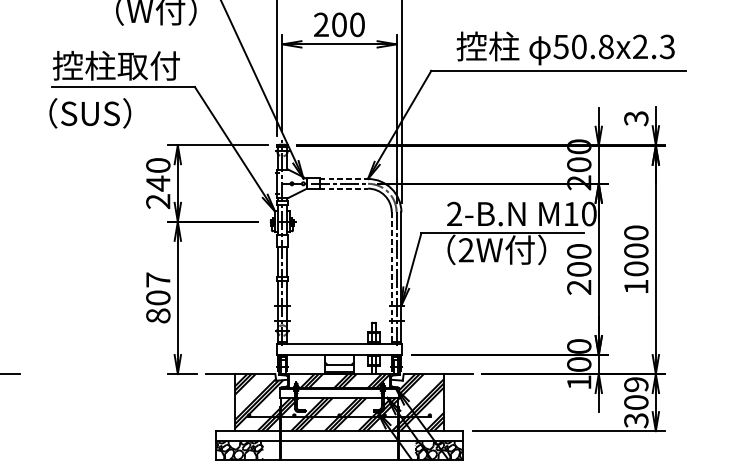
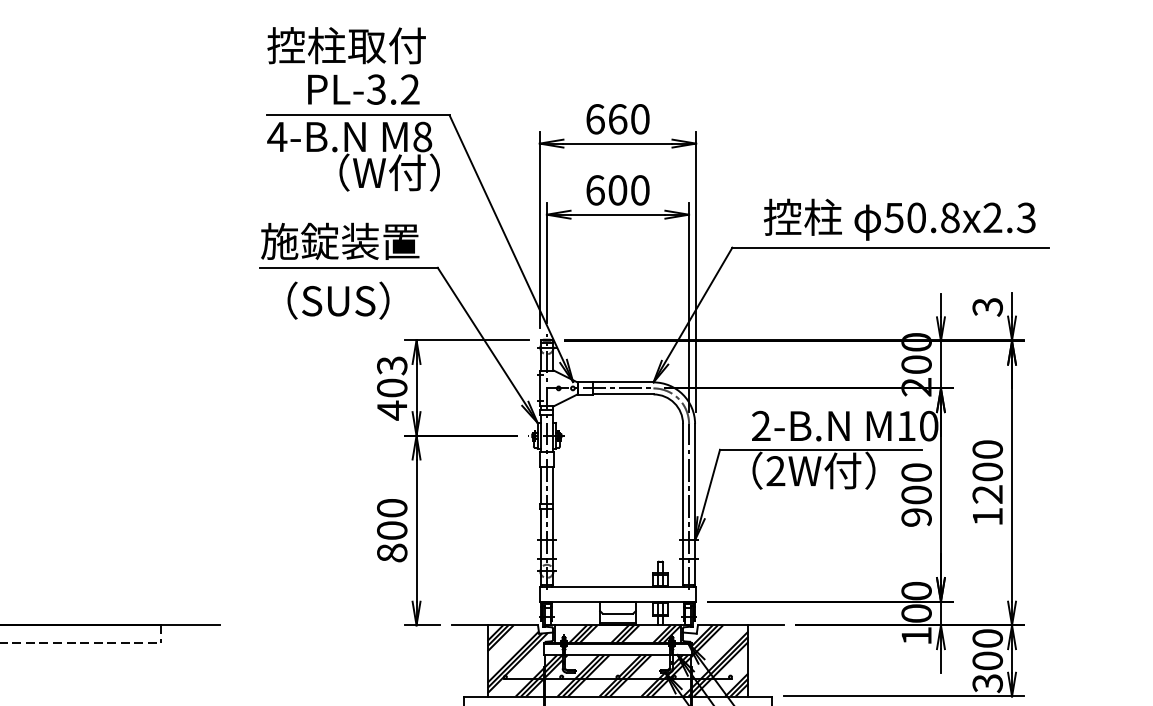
text: (321, 24) -> (595, 190), 200 -> 600
text: (115, 65) -> (339, 240), 控柱取付 -> 施錠装置
text: (90, 113) -> (338, 300), moved
line: (343, 179) -> (623, 382), dashed -> solid
text: (158, 183) -> (392, 388), 240 -> 403
line: (343, 188) -> (623, 394), dashed -> solid
text: (636, 268) -> (987, 494), 1000 -> 1200
line: (392, 276) -> (683, 504), dashed -> solid
text: (158, 279) -> (392, 507), 807 -> 800
text: (579, 287) -> (916, 517), 200 -> 900
text: (636, 384) -> (987, 638), 309 -> 300

